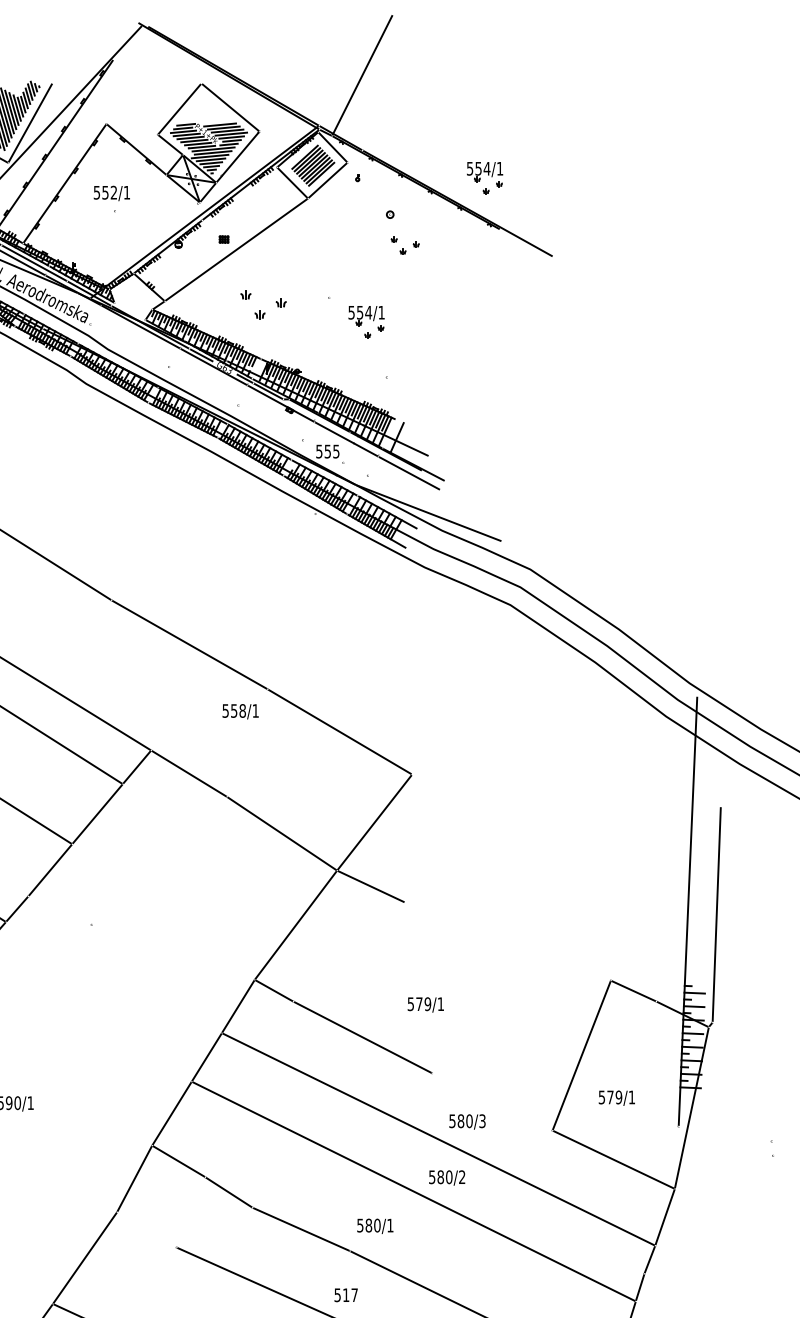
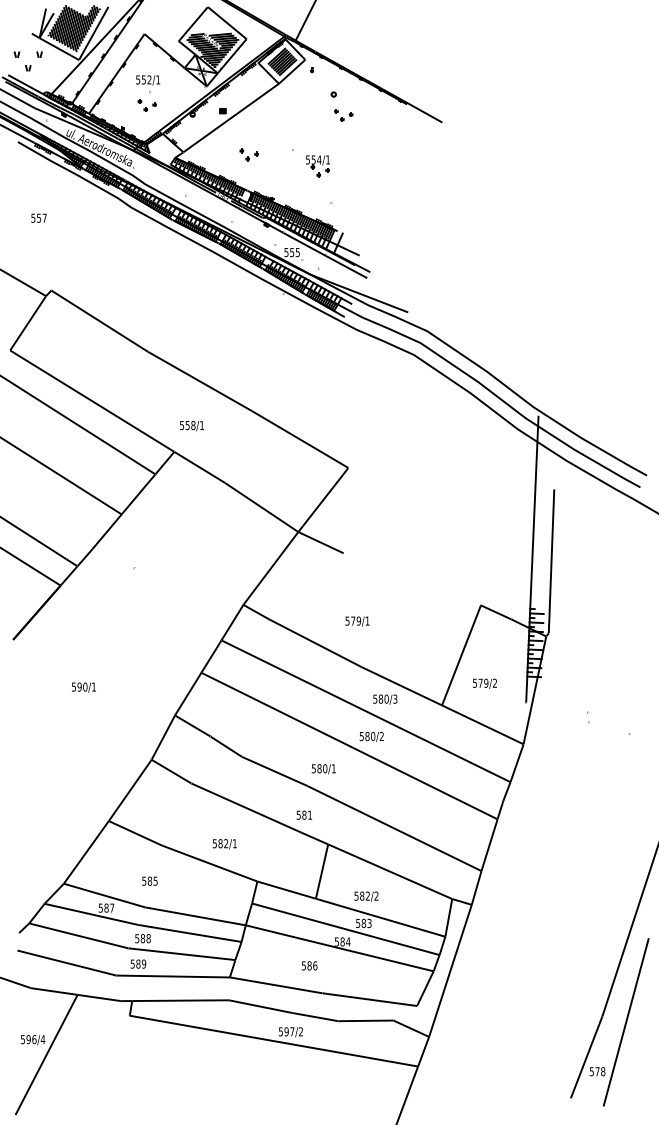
part: (484, 178) -> (396, 70), removed
part: (109, 231) -> (146, 105), added
part: (262, 304) -> (248, 154), size x0.62
text: (239, 712) -> (191, 426), moved
text: (631, 1096) -> (494, 682), 579/1 -> 579/2
line: (491, 1100) -> (401, 685), added
line: (146, 1229) -> (171, 771), added
text: (350, 1294) -> (307, 814), 517 -> 581

